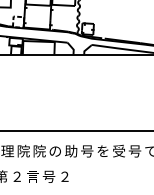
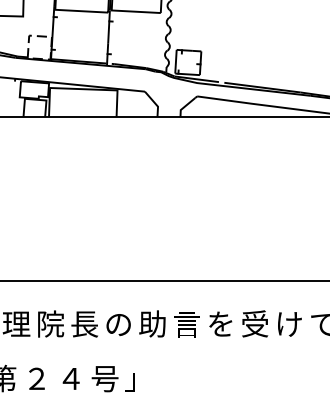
text: (39, 150) -> (84, 322), 院 -> 長
text: (87, 151) -> (187, 324), 号 -> 言
text: (134, 151) -> (288, 324), 号 -> け
text: (32, 176) -> (69, 378), 言 -> ４
text: (63, 176) -> (136, 378), ２ -> 」

